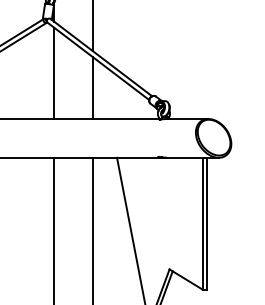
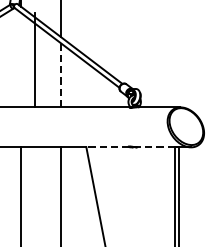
line: (53, 72) -> (34, 59), moved
line: (92, 88) -> (61, 75), solid -> dashed
line: (159, 157) -> (130, 147), solid -> dashed

